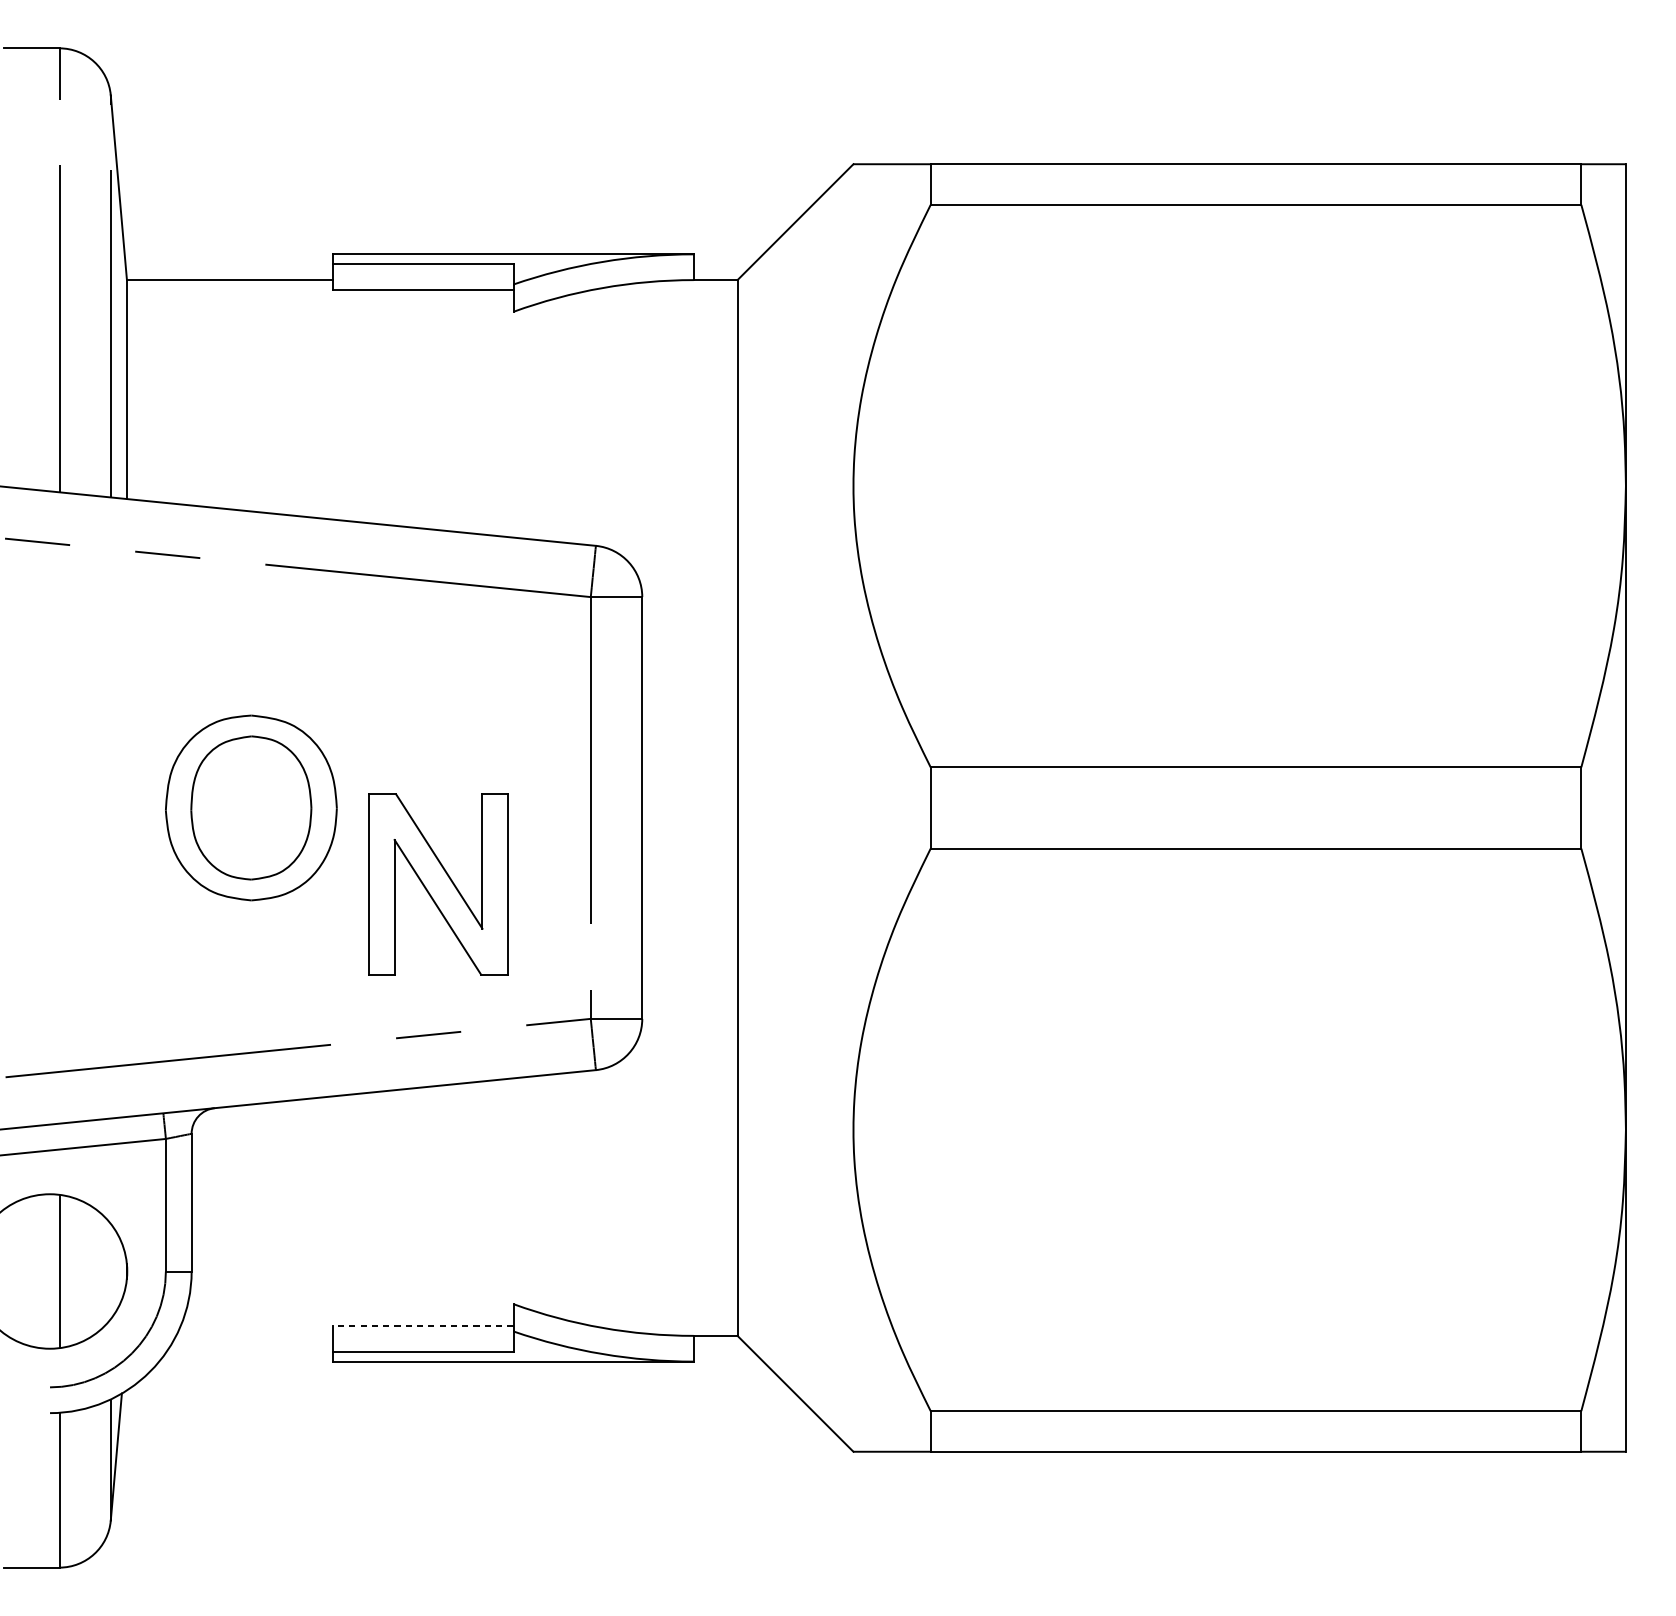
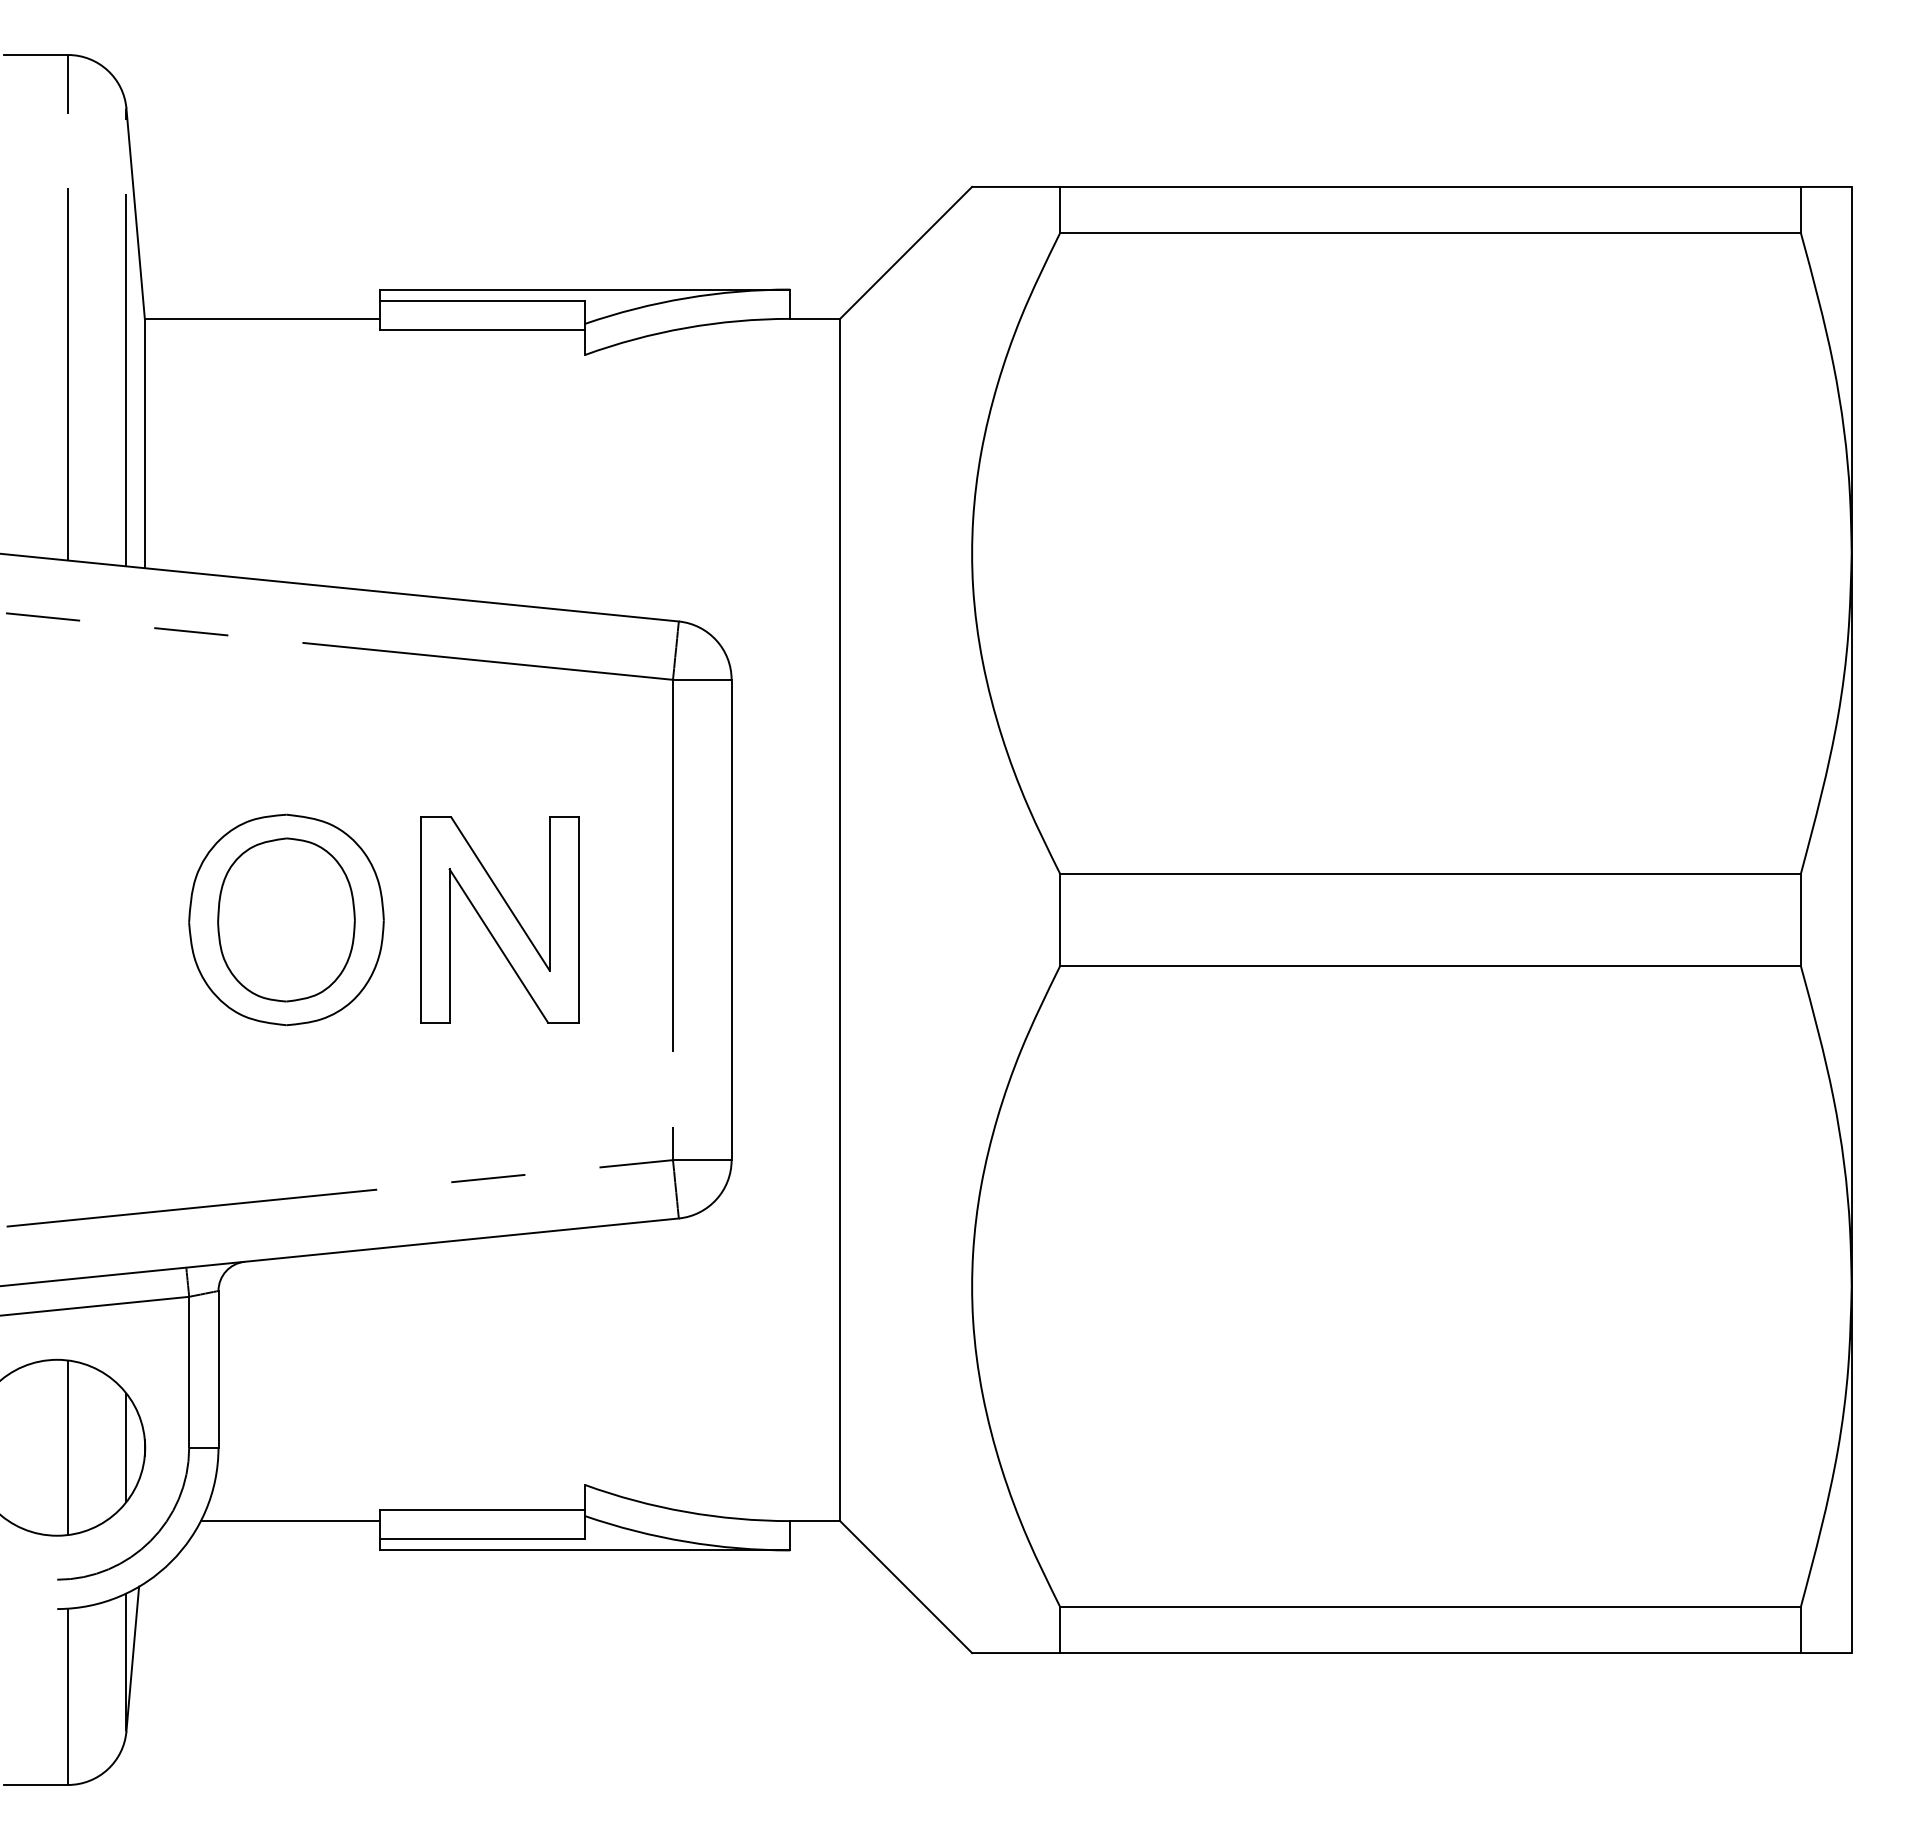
part: (438, 883) -> (499, 919), moved
line: (110, 1271) -> (126, 1447), added
line: (423, 1325) -> (482, 1509), dashed -> solid
line: (253, 1336) -> (289, 1521), added

